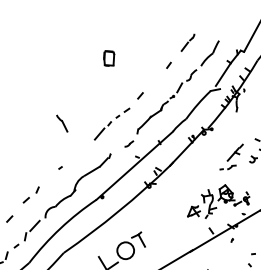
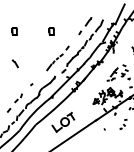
part: (31, 54) -> (14, 31), added
part: (60, 123) -> (14, 63), moved

